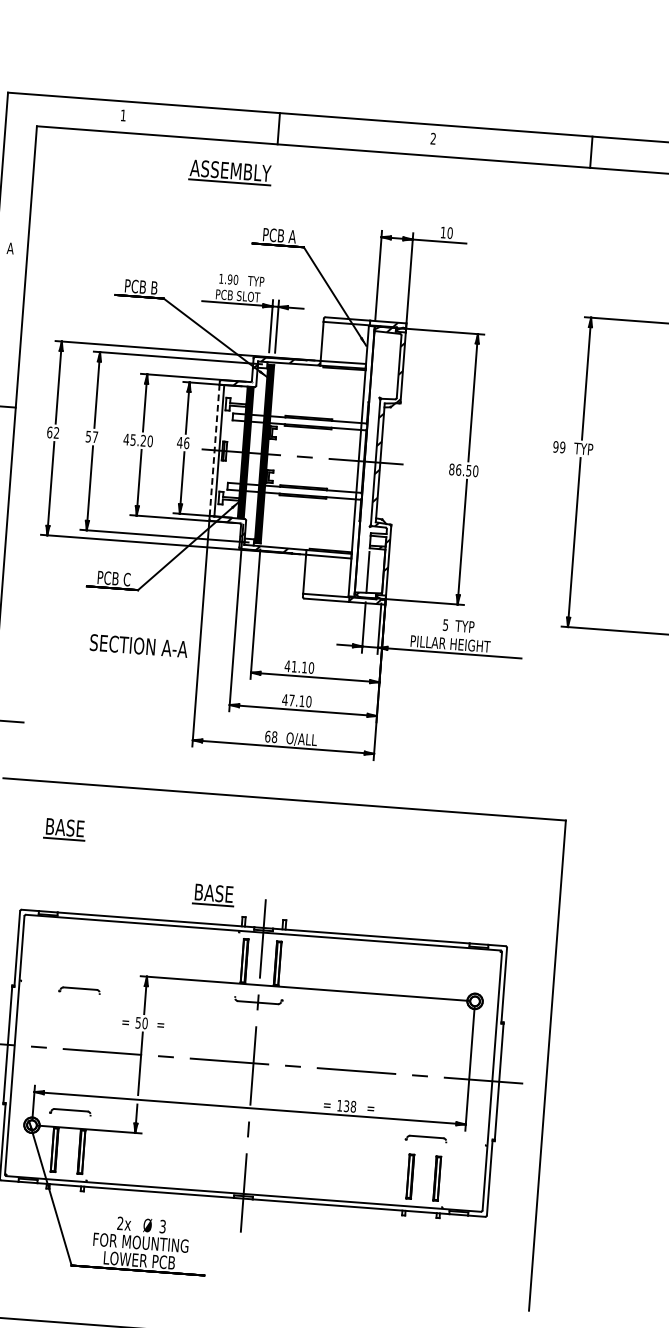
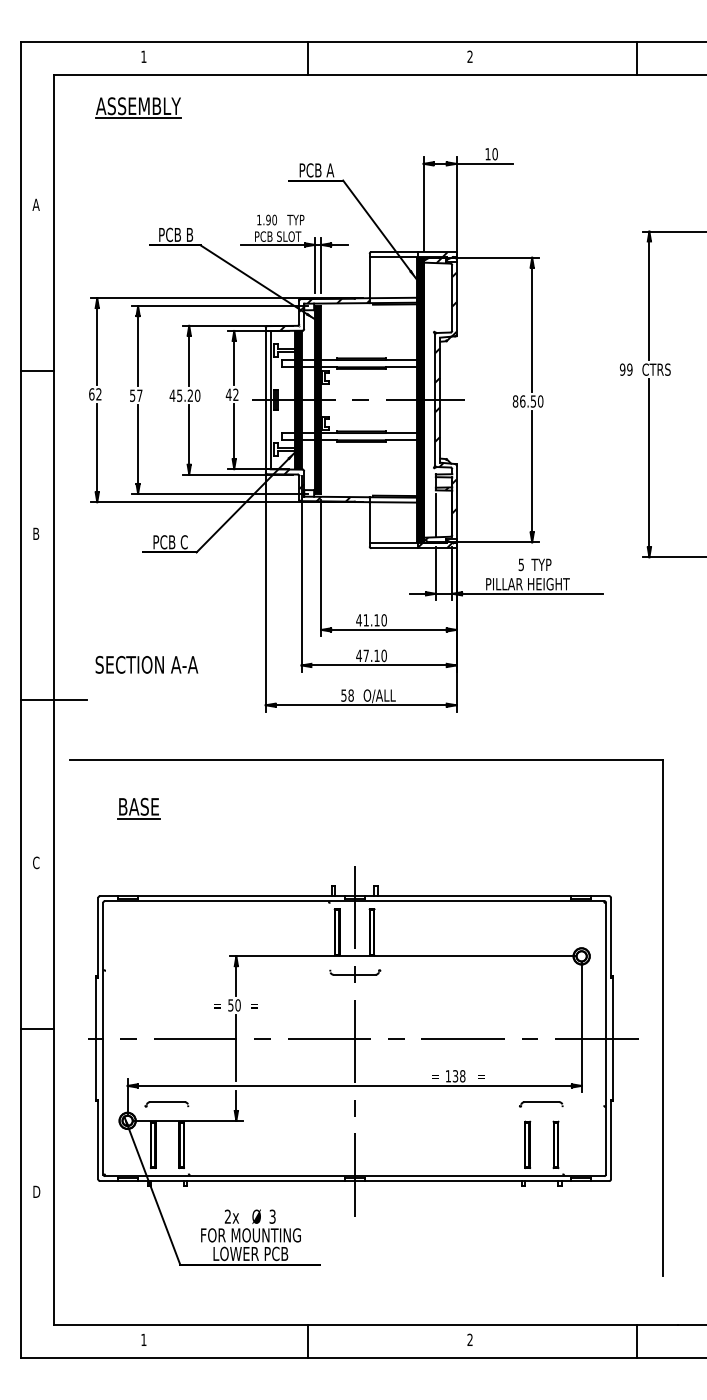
part: (230, 171) -> (138, 107), moved
text: (186, 442) -> (235, 394), 46 -> 42
line: (214, 449) -> (265, 399), dashed -> solid
text: (587, 449) -> (655, 369), TYP -> CTRS
fill: (361, 460) -> (420, 399), added
text: (138, 645) -> (146, 664), moved
text: (267, 736) -> (343, 695), 68 -> 58
part: (213, 894) -> (299, 865), removed
part: (79, 990) -> (166, 976), removed

